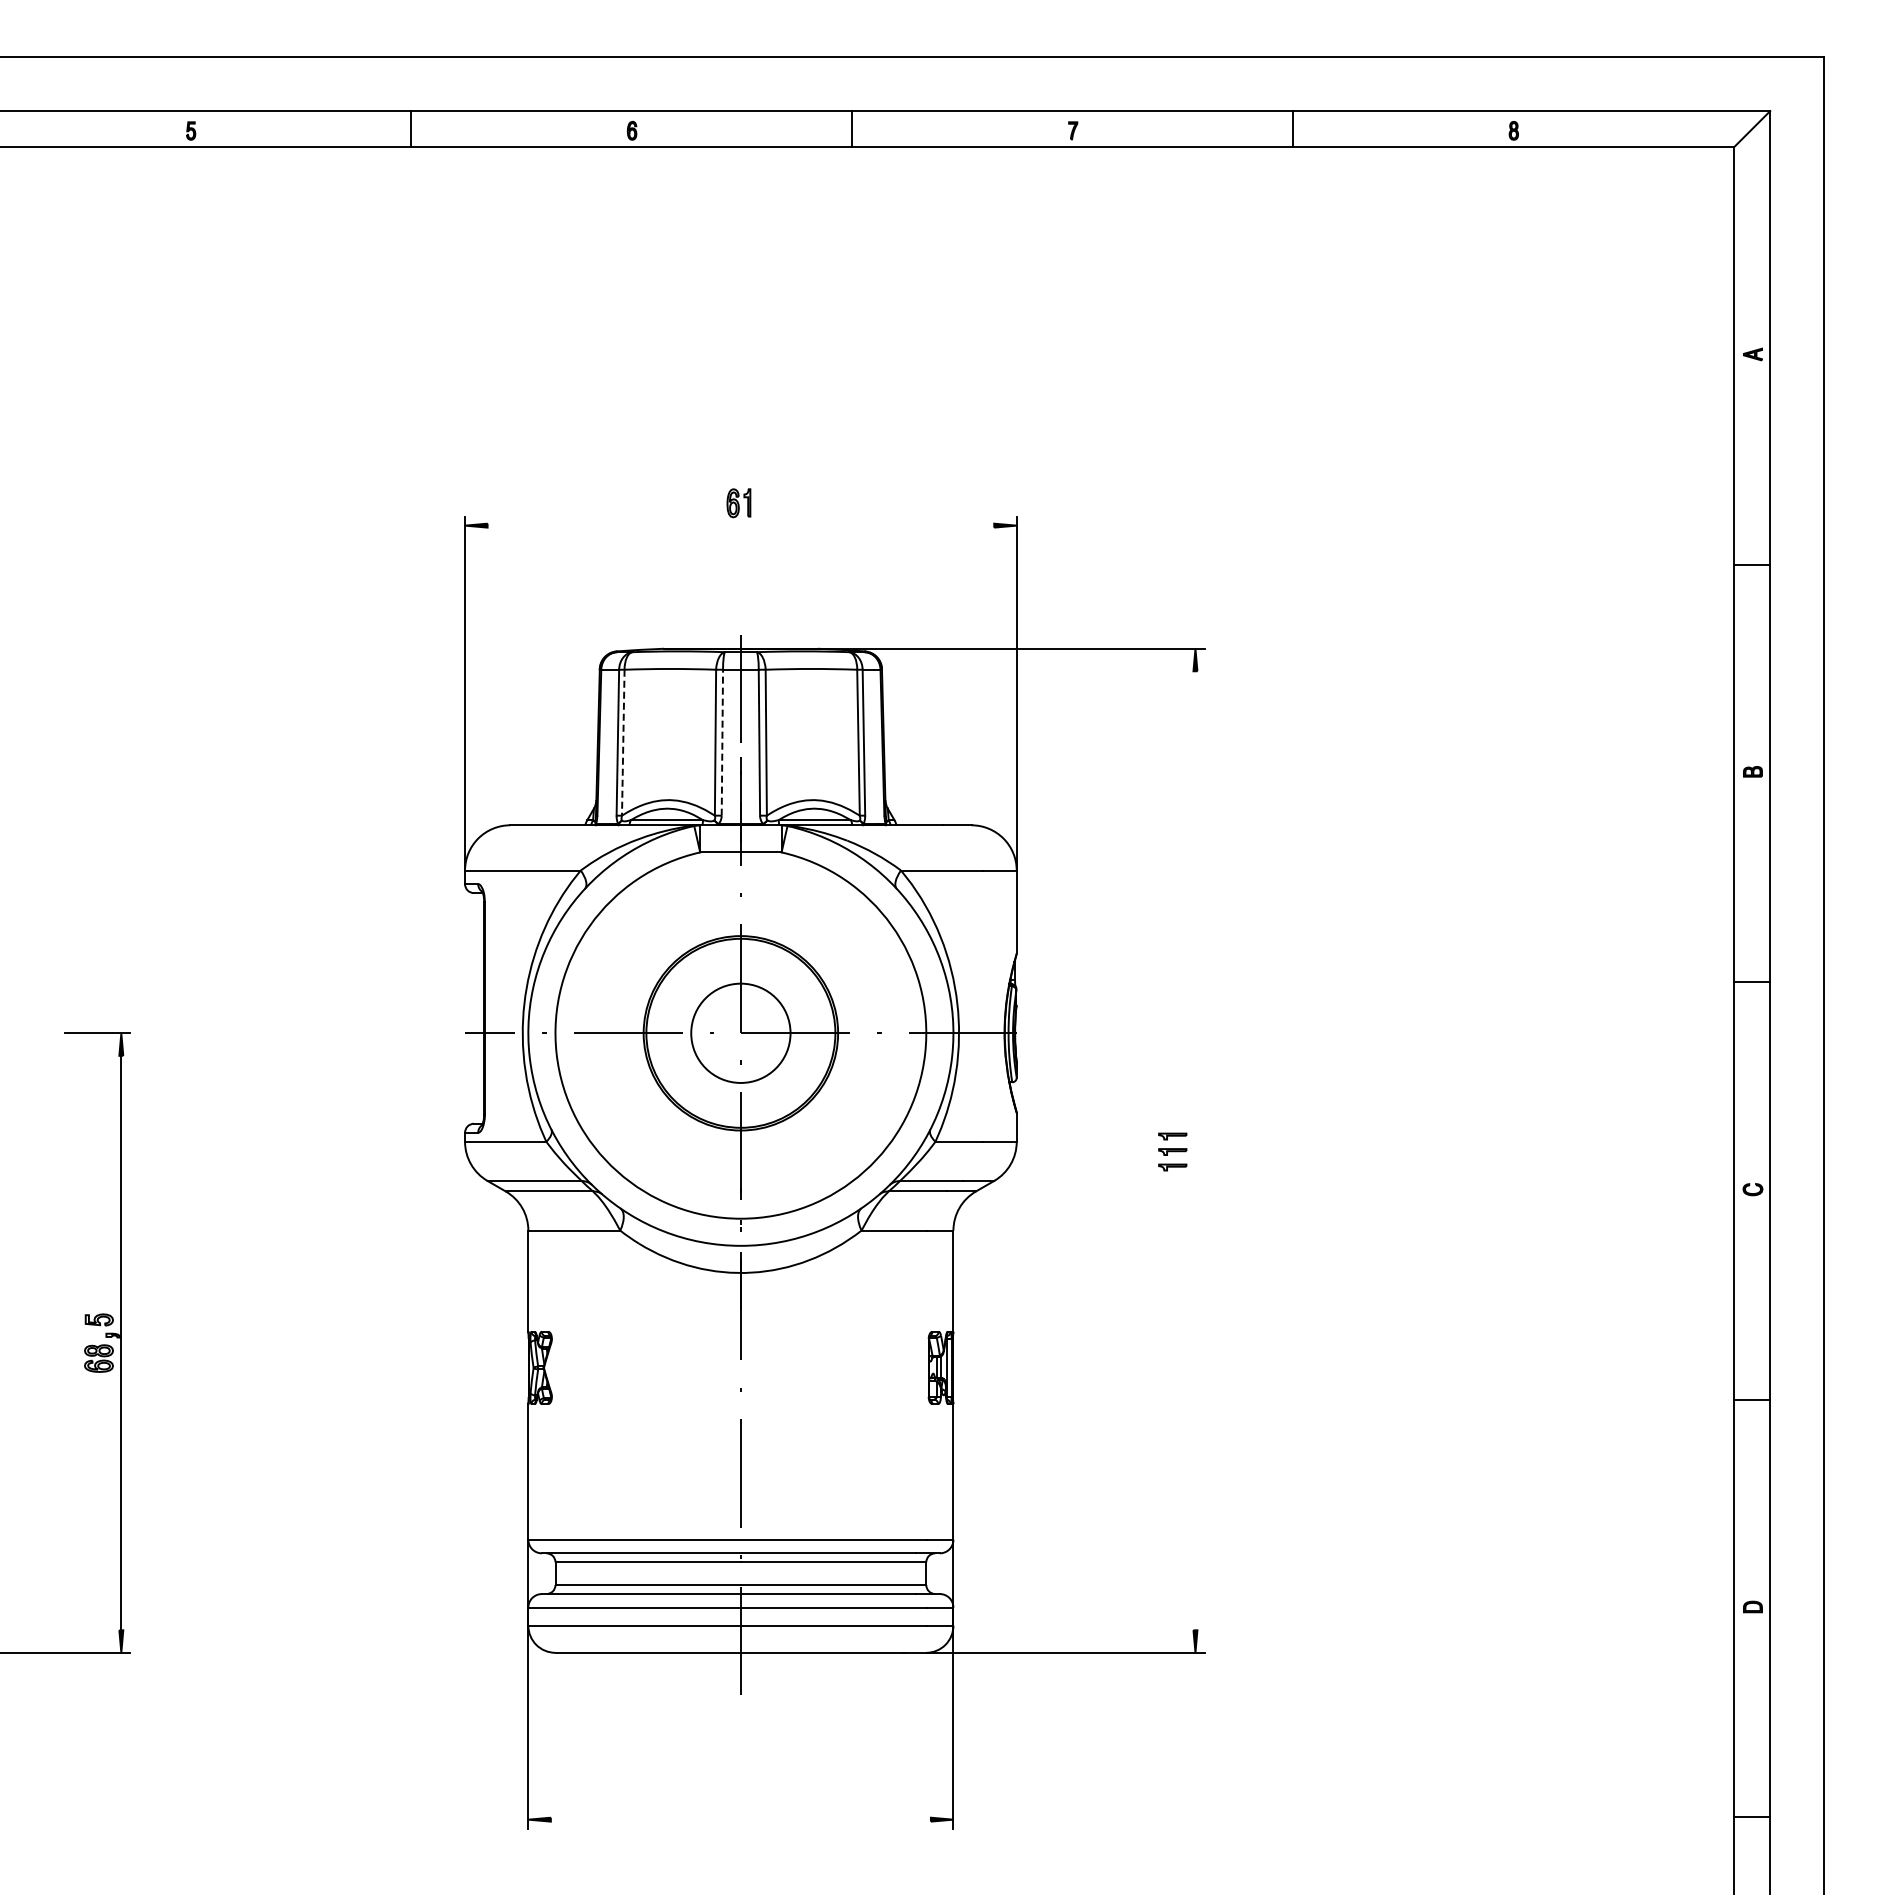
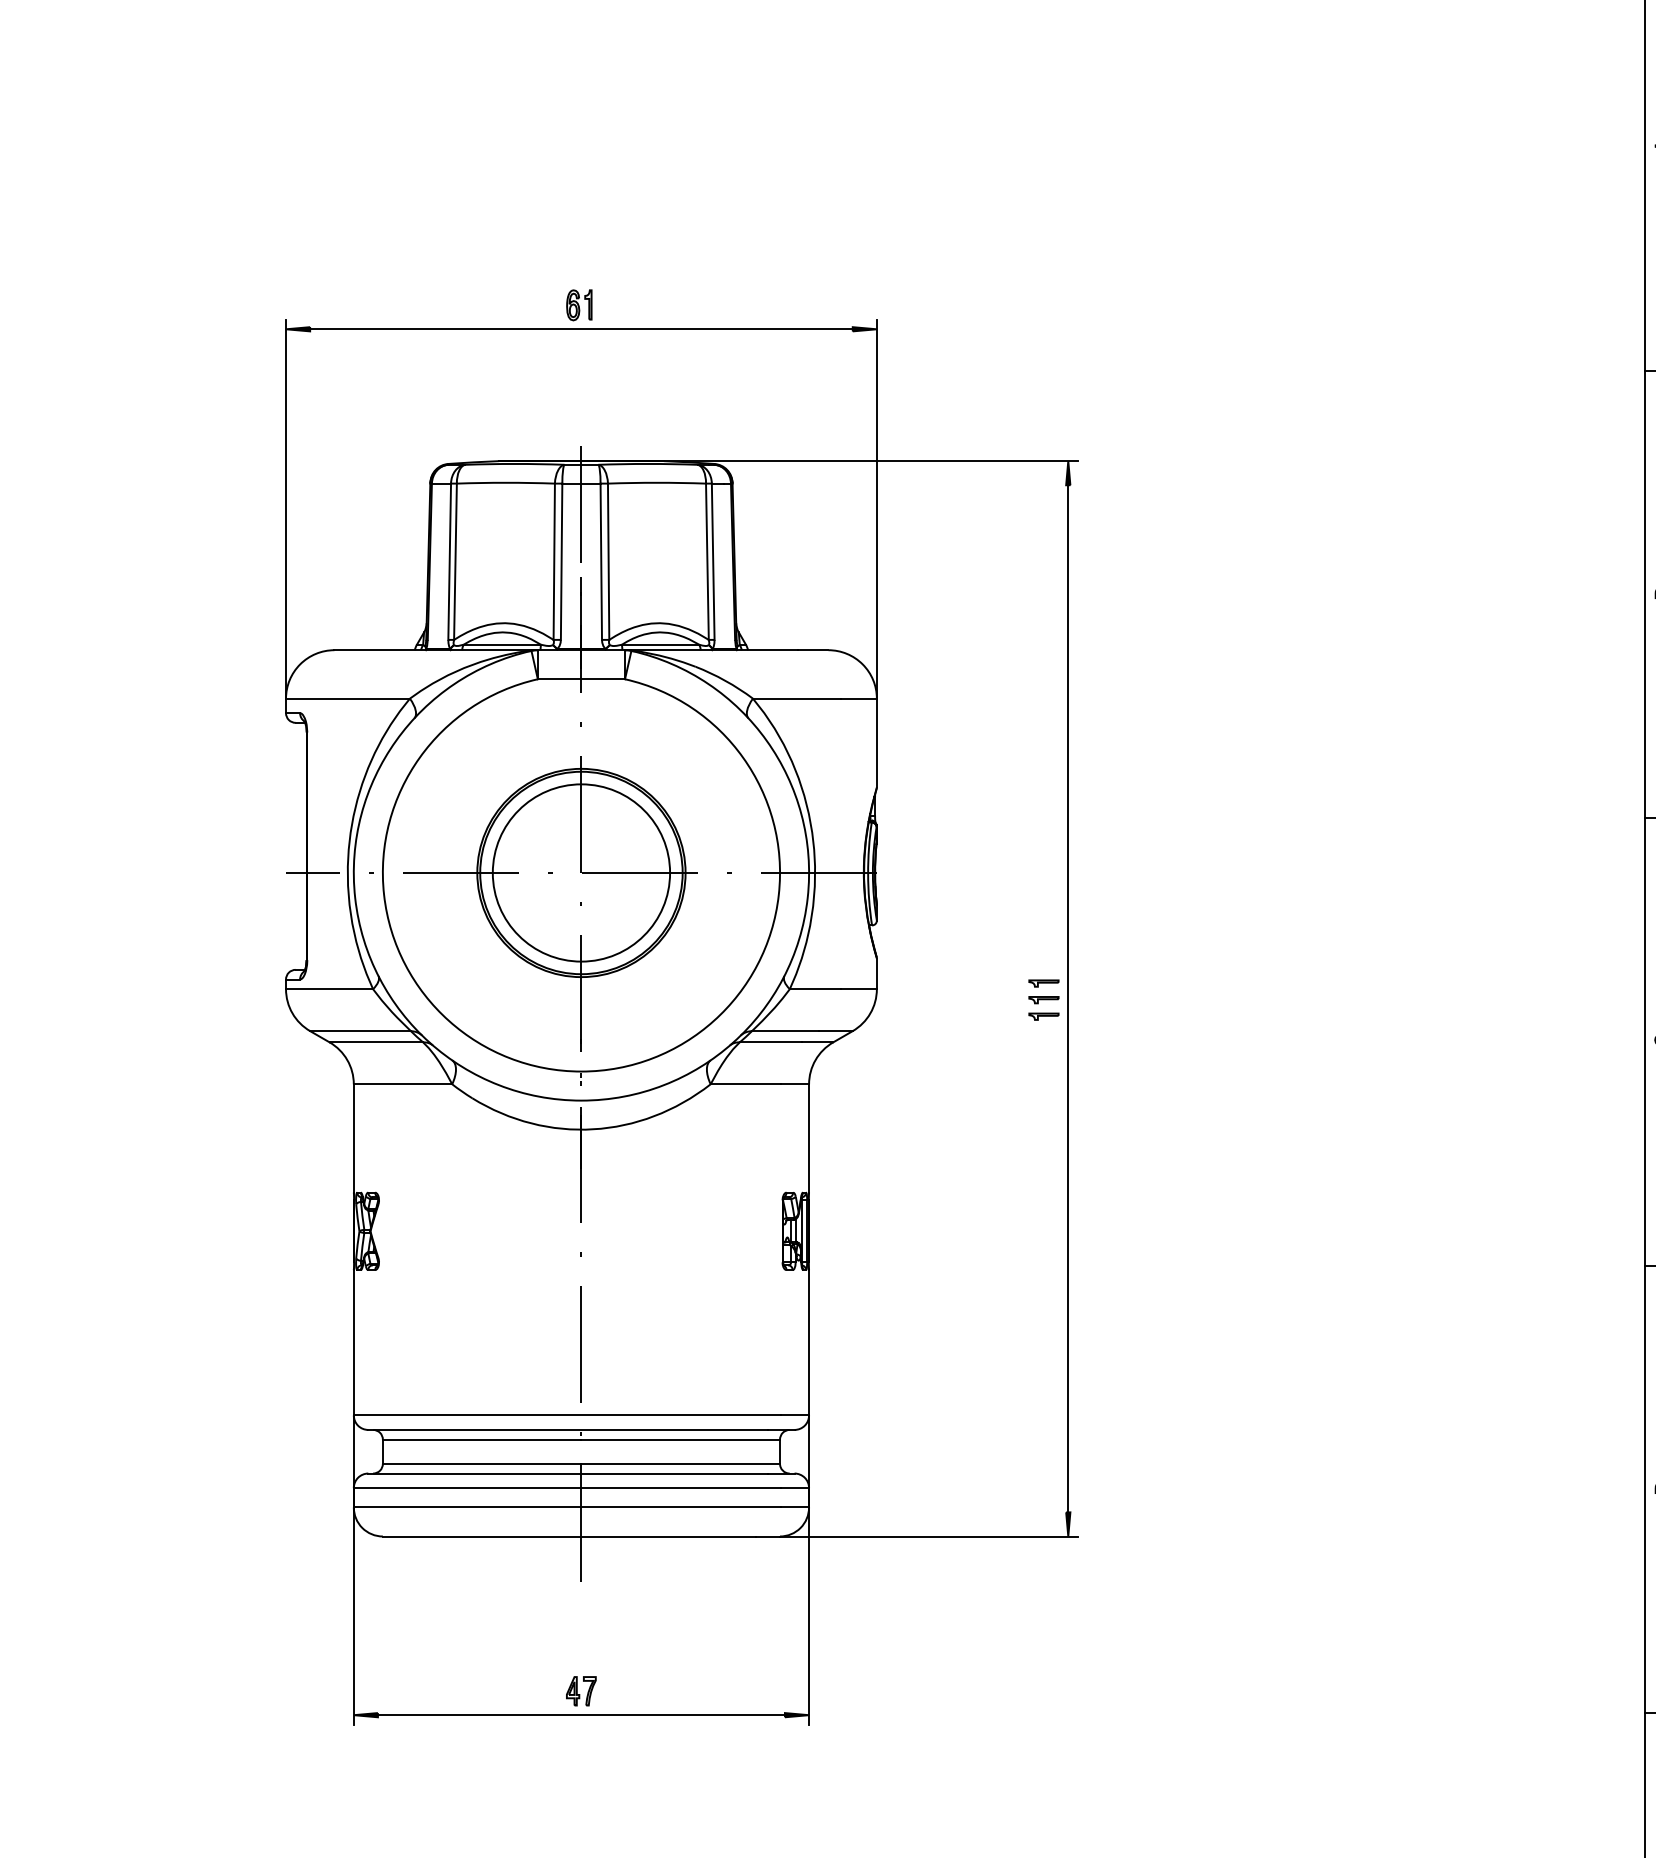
line: (740, 525) -> (581, 329), added
line: (623, 742) -> (455, 561), dashed -> solid
line: (722, 742) -> (561, 561), dashed -> solid
circle: (740, 1033) -> (581, 873), size x1.67
line: (1195, 1150) -> (1068, 998), added
part: (740, 1797) -> (581, 1691), added
line: (740, 1819) -> (581, 1714), added

